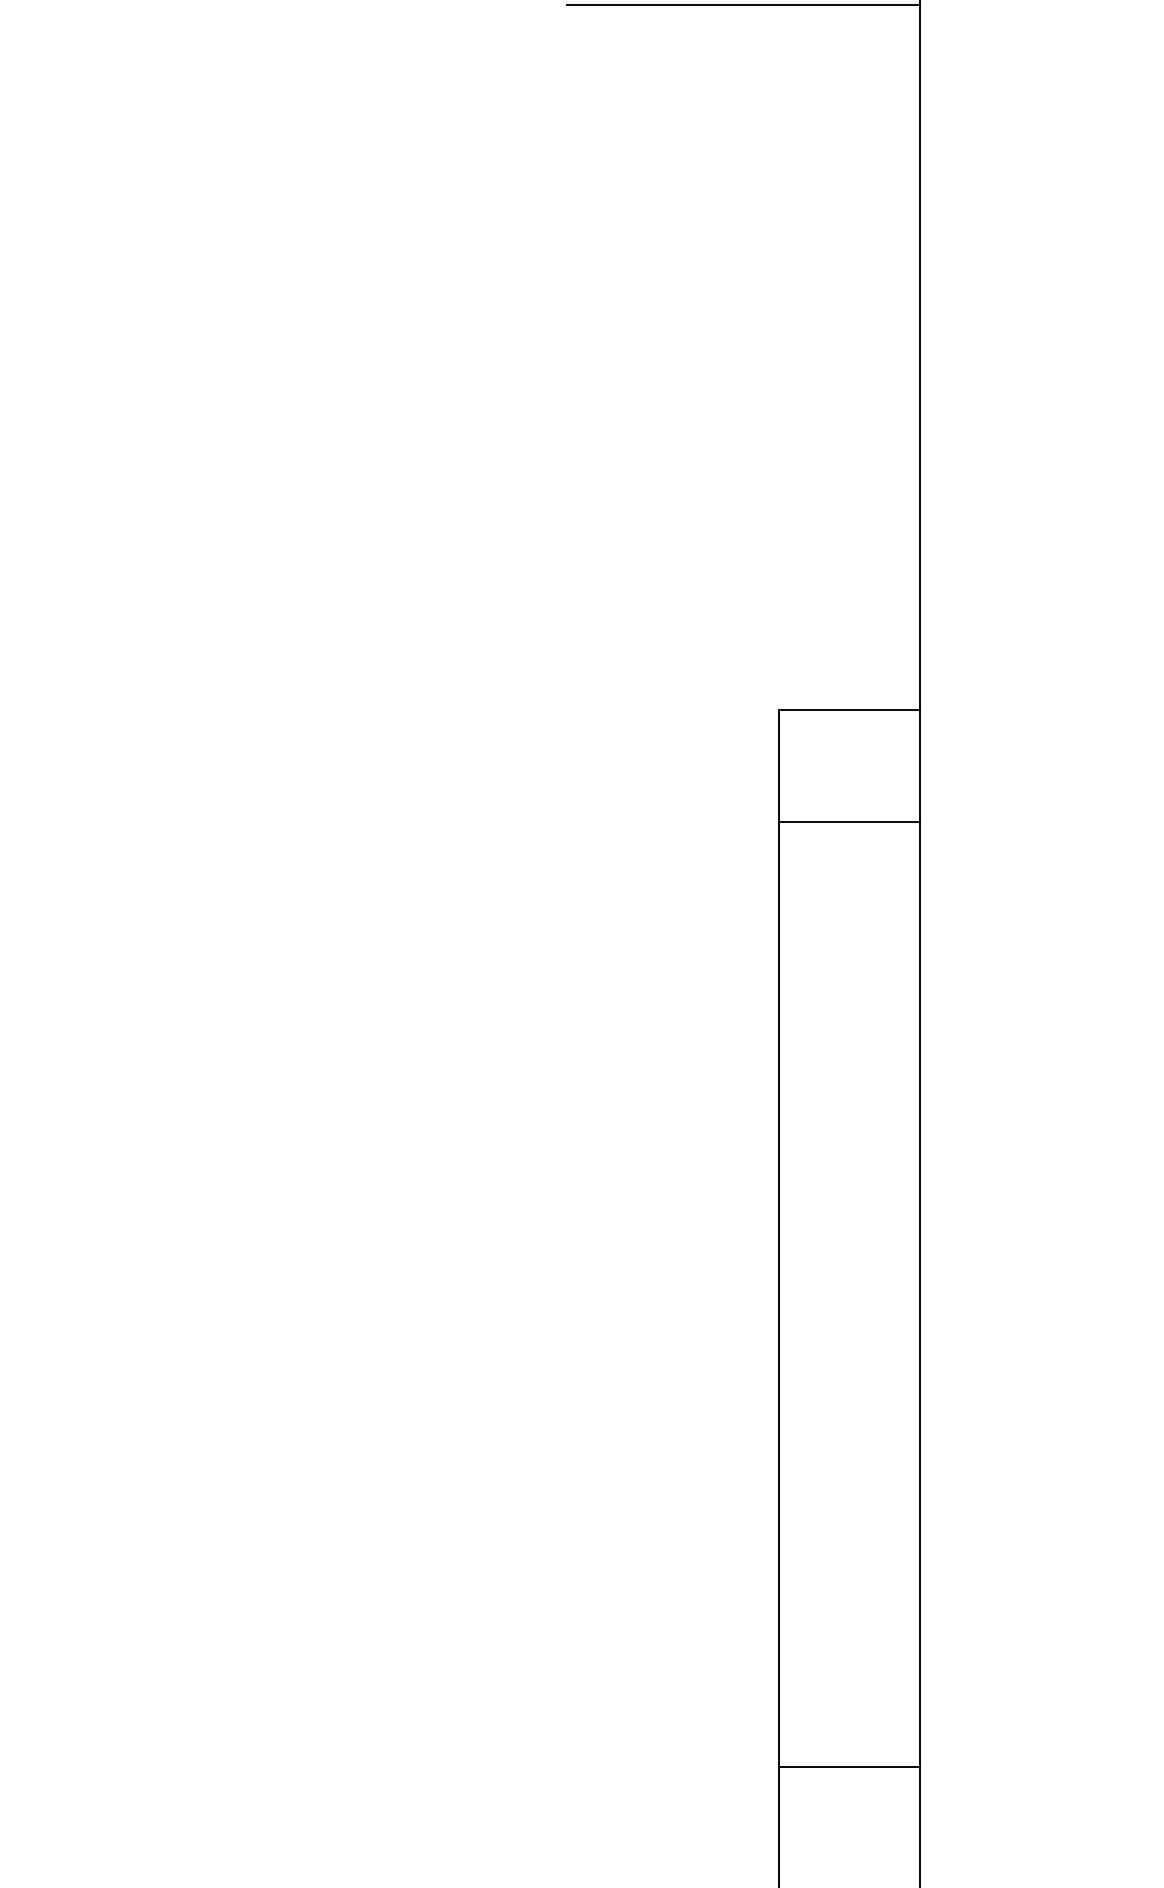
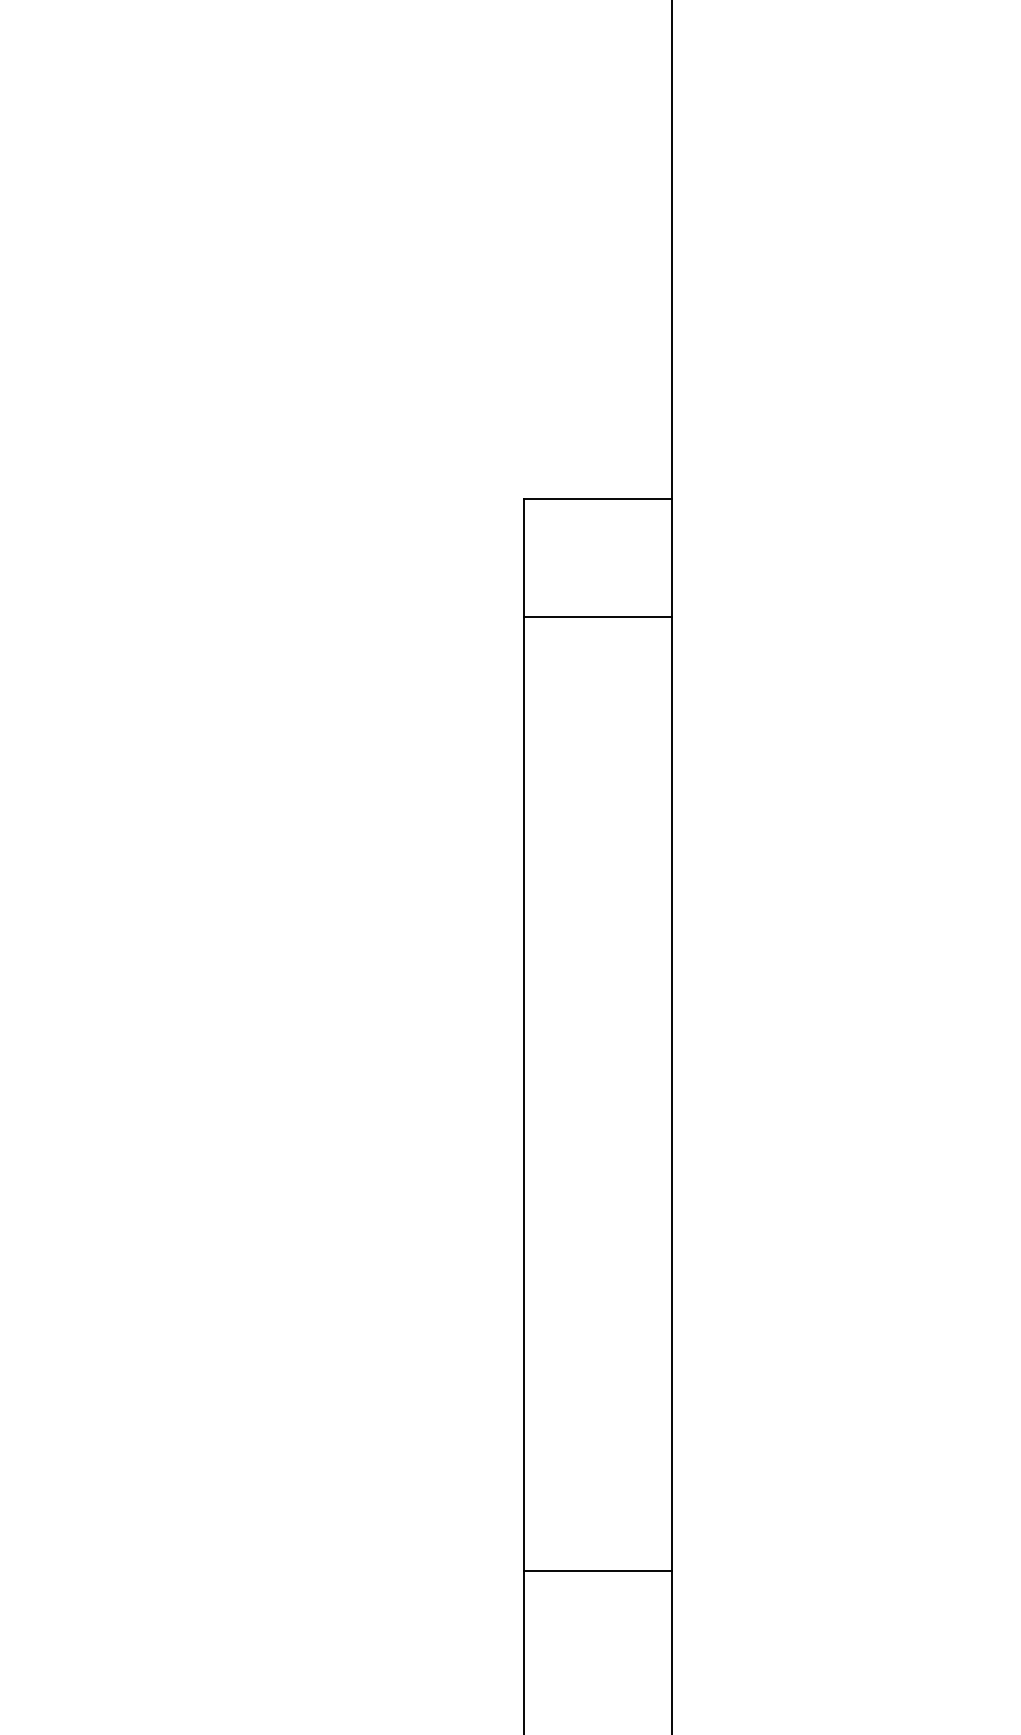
line: (848, 1766) -> (597, 1570), moved

